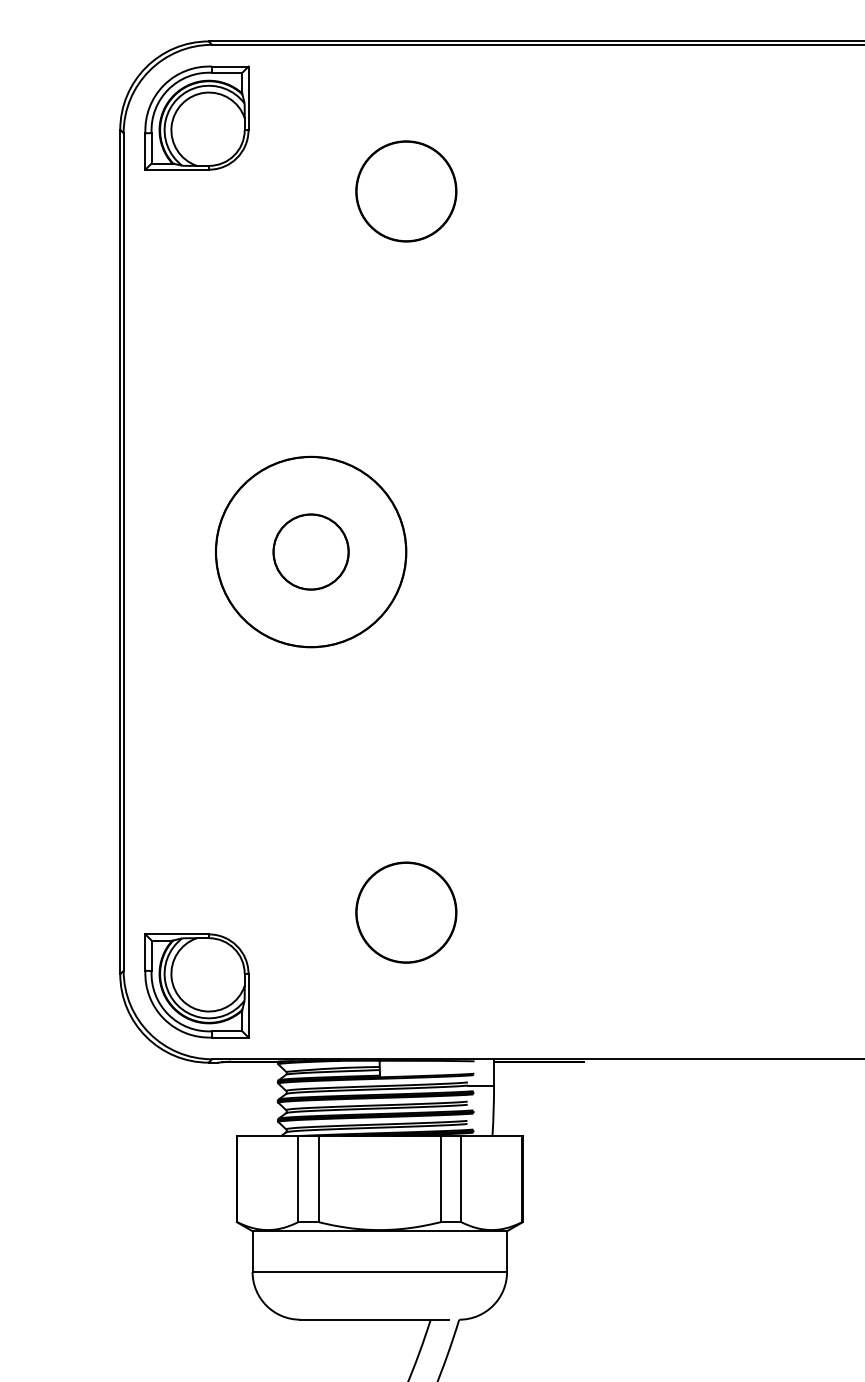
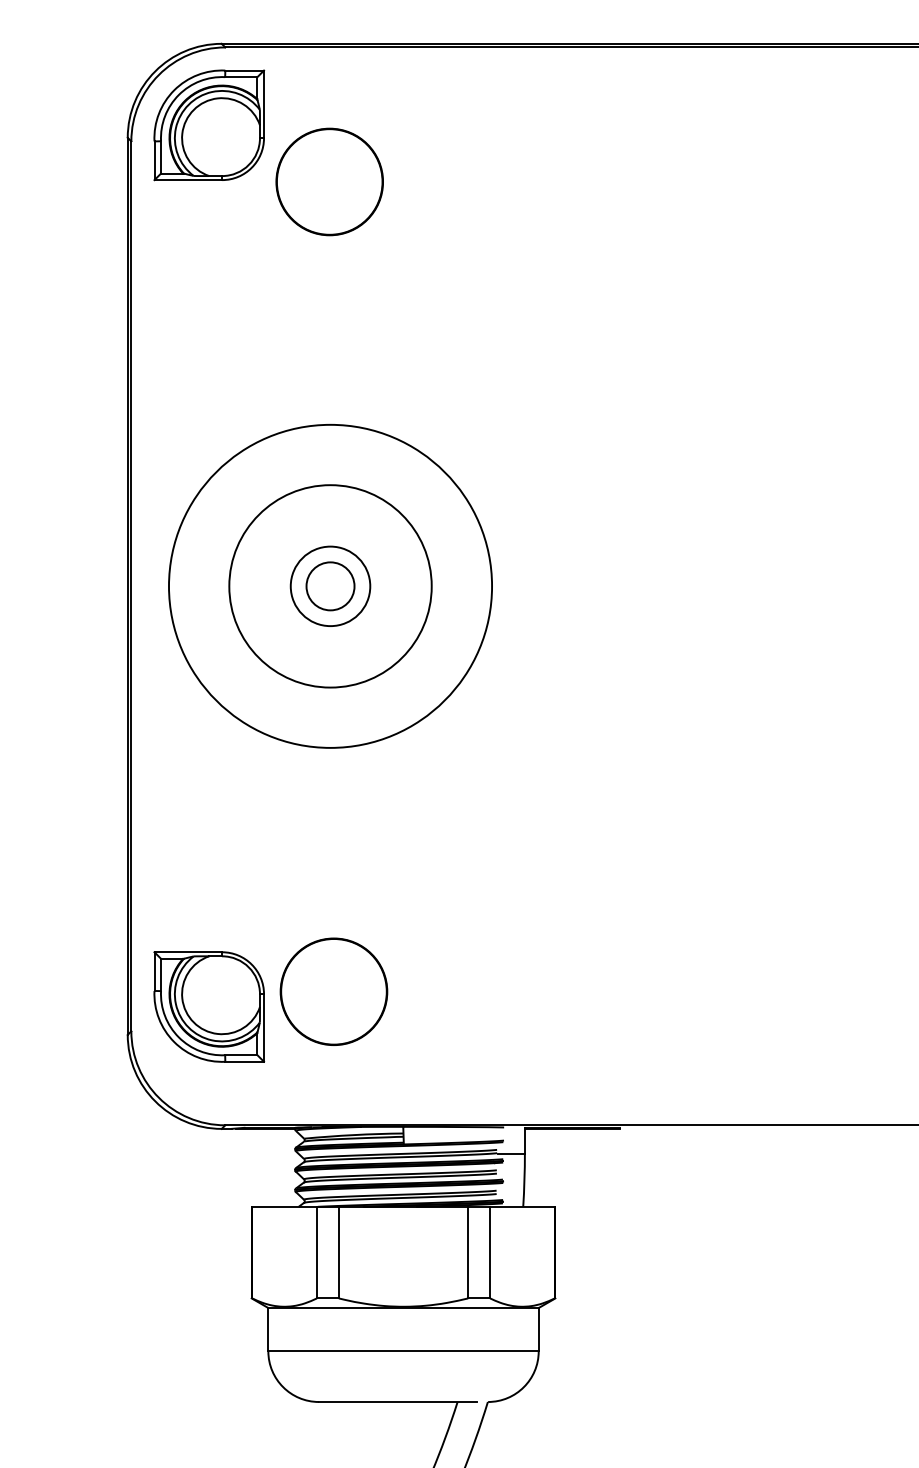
circle: (406, 191) -> (329, 182), moved
circle: (310, 551) -> (329, 585), size x0.6
circle: (311, 552) -> (330, 586), size x1.6
circle: (406, 912) -> (334, 991), moved
part: (196, 985) -> (208, 1006), moved

